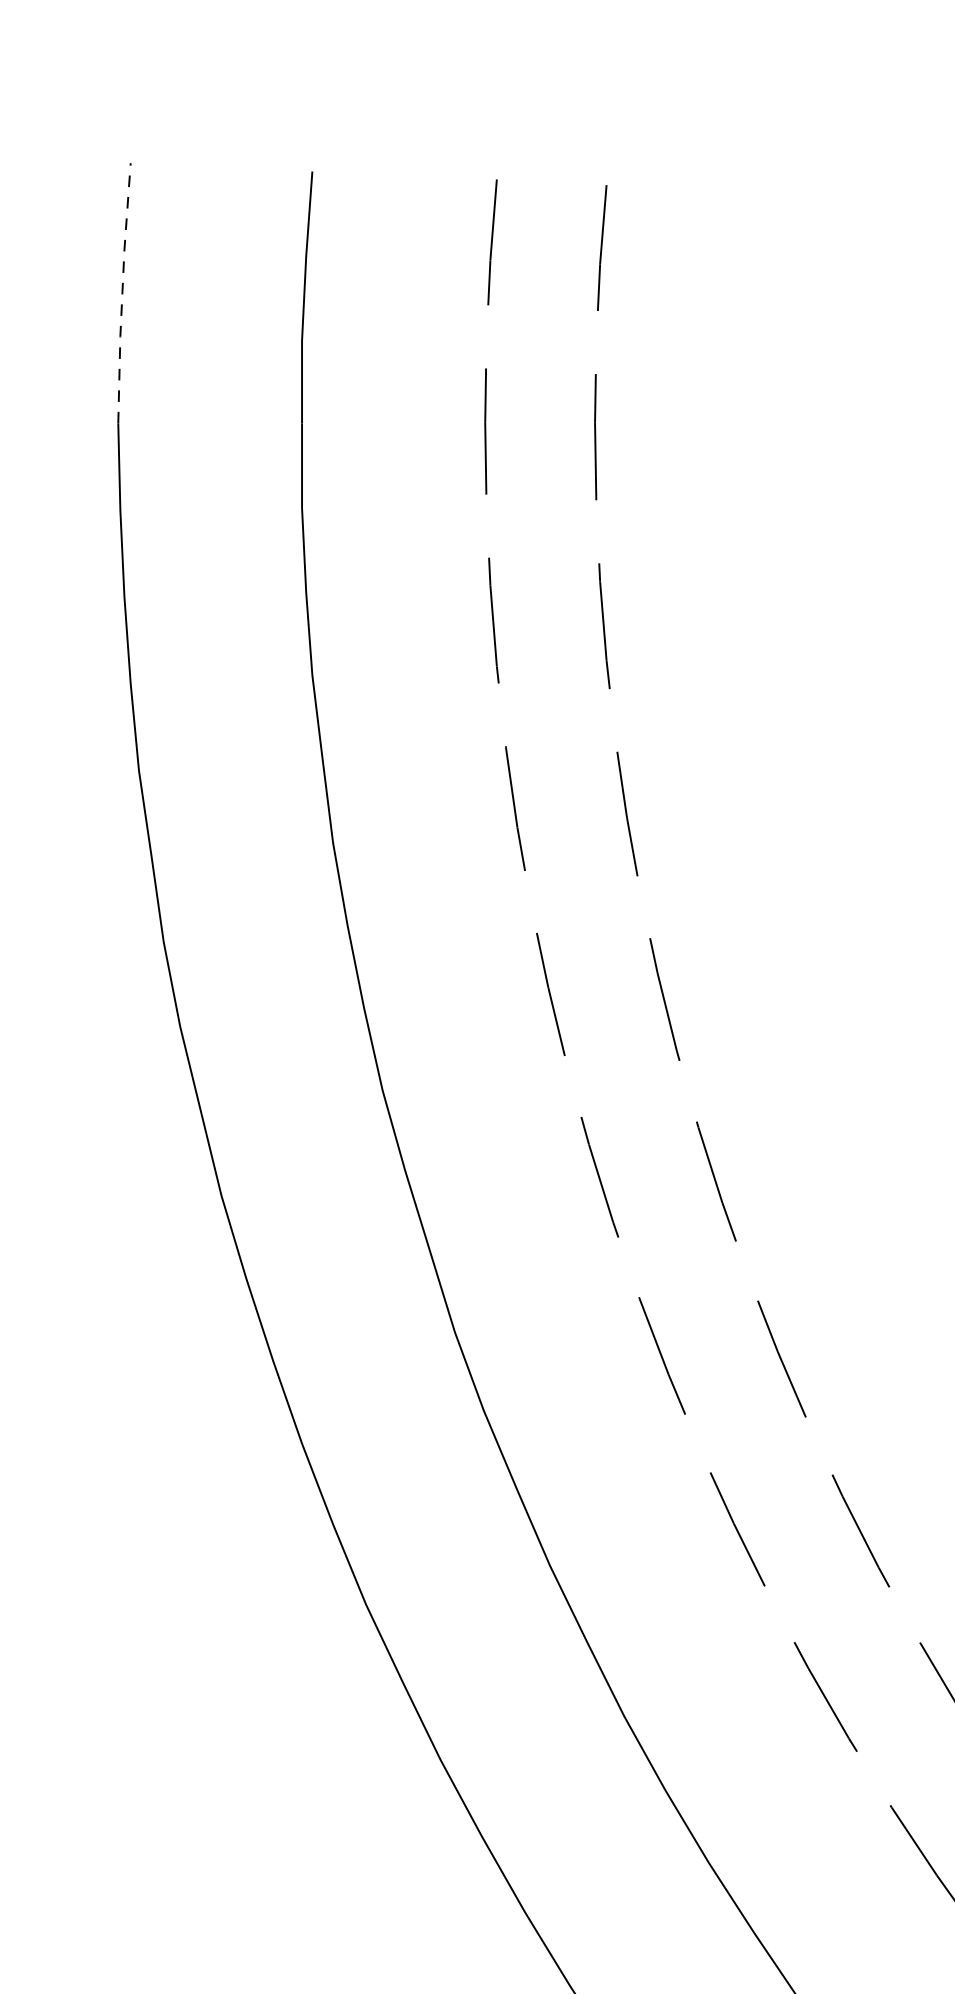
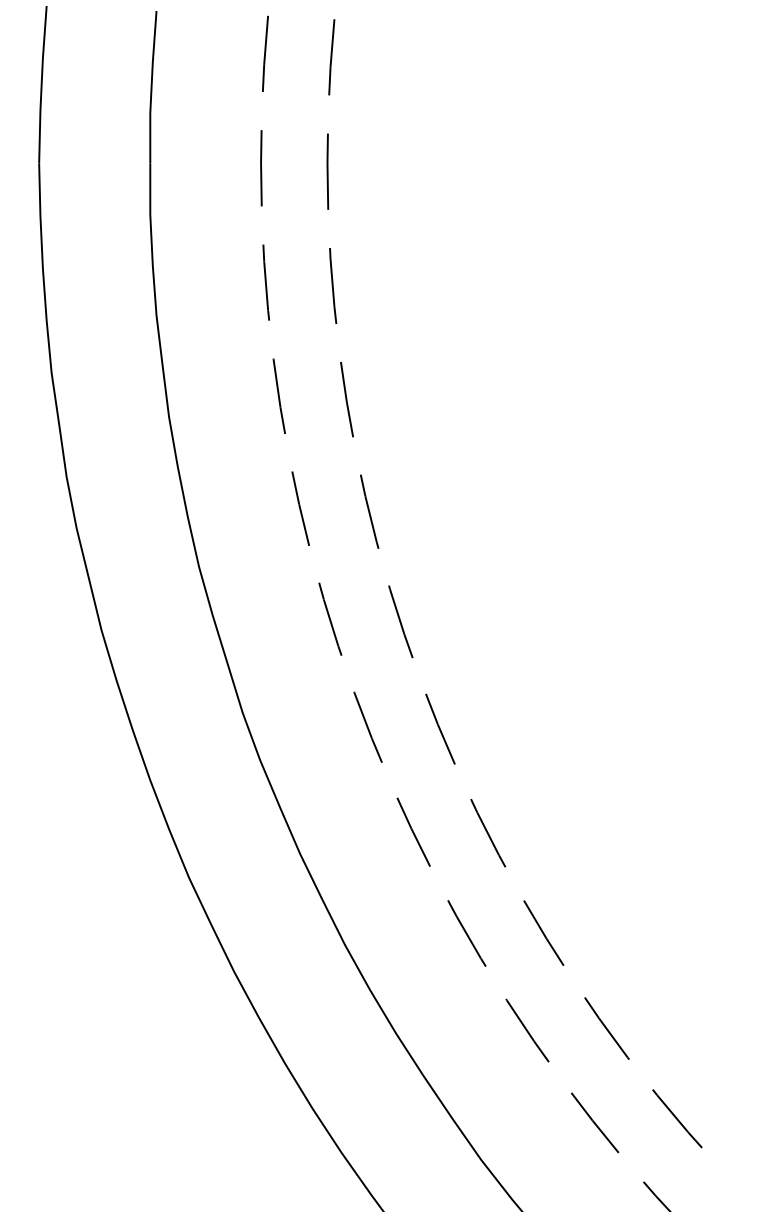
line: (122, 292) -> (41, 84), dashed -> solid

